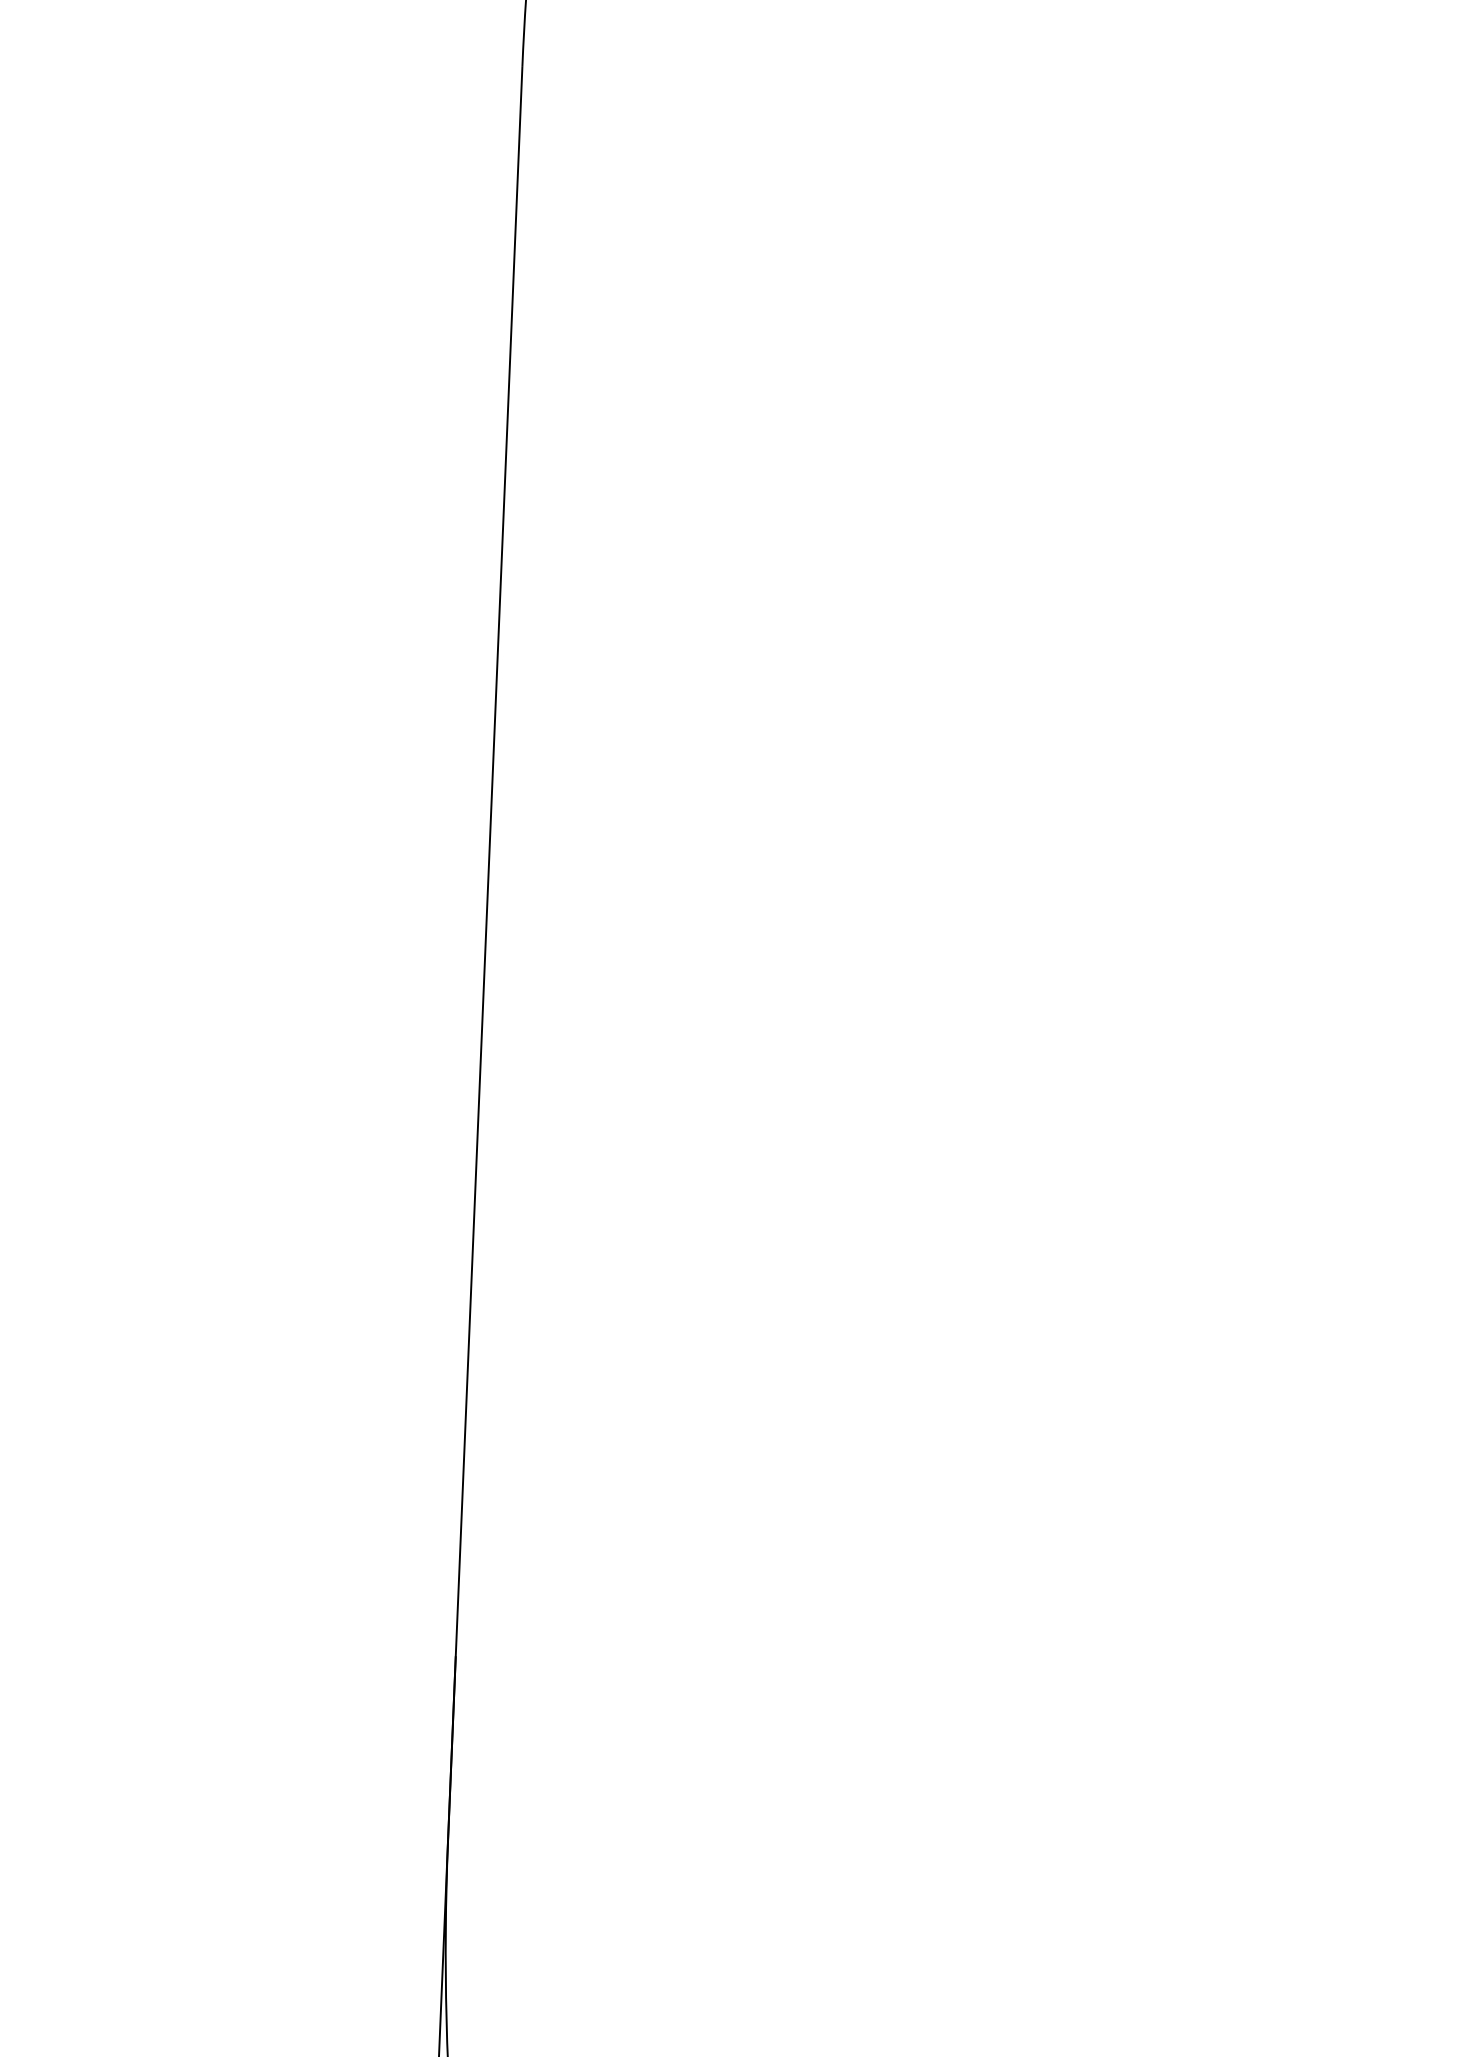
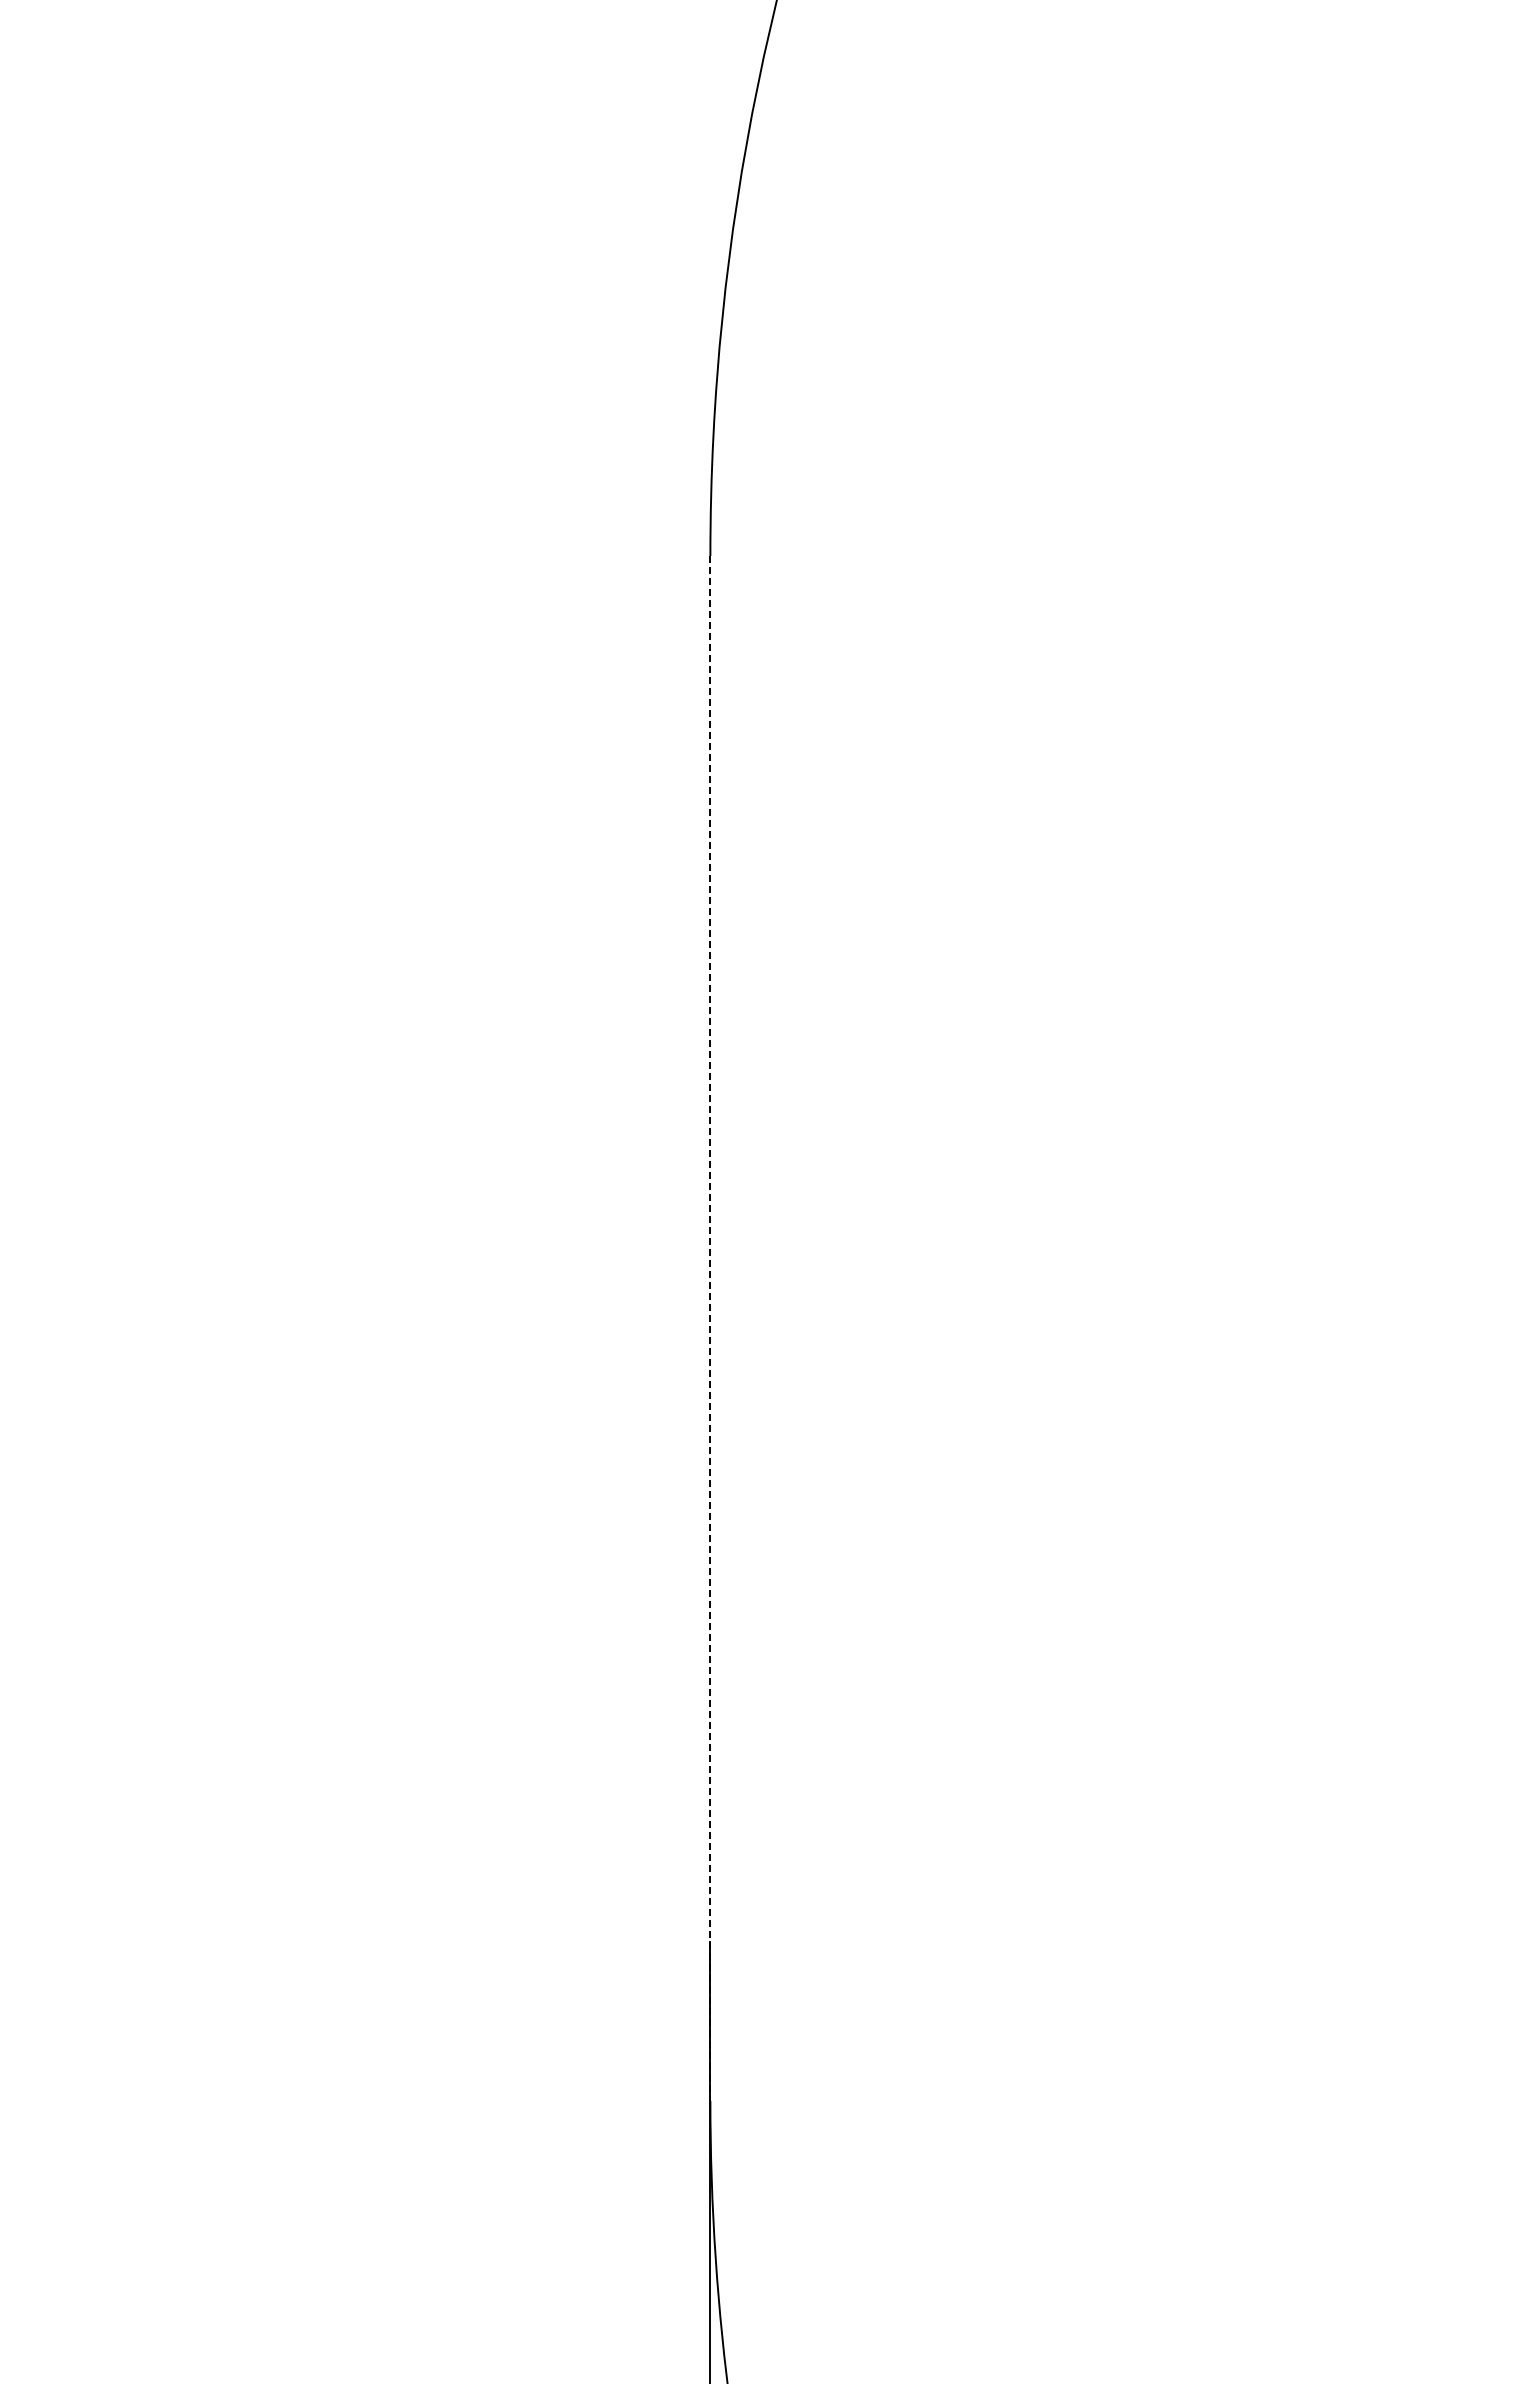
line: (485, 954) -> (710, 1329), solid -> dashed

